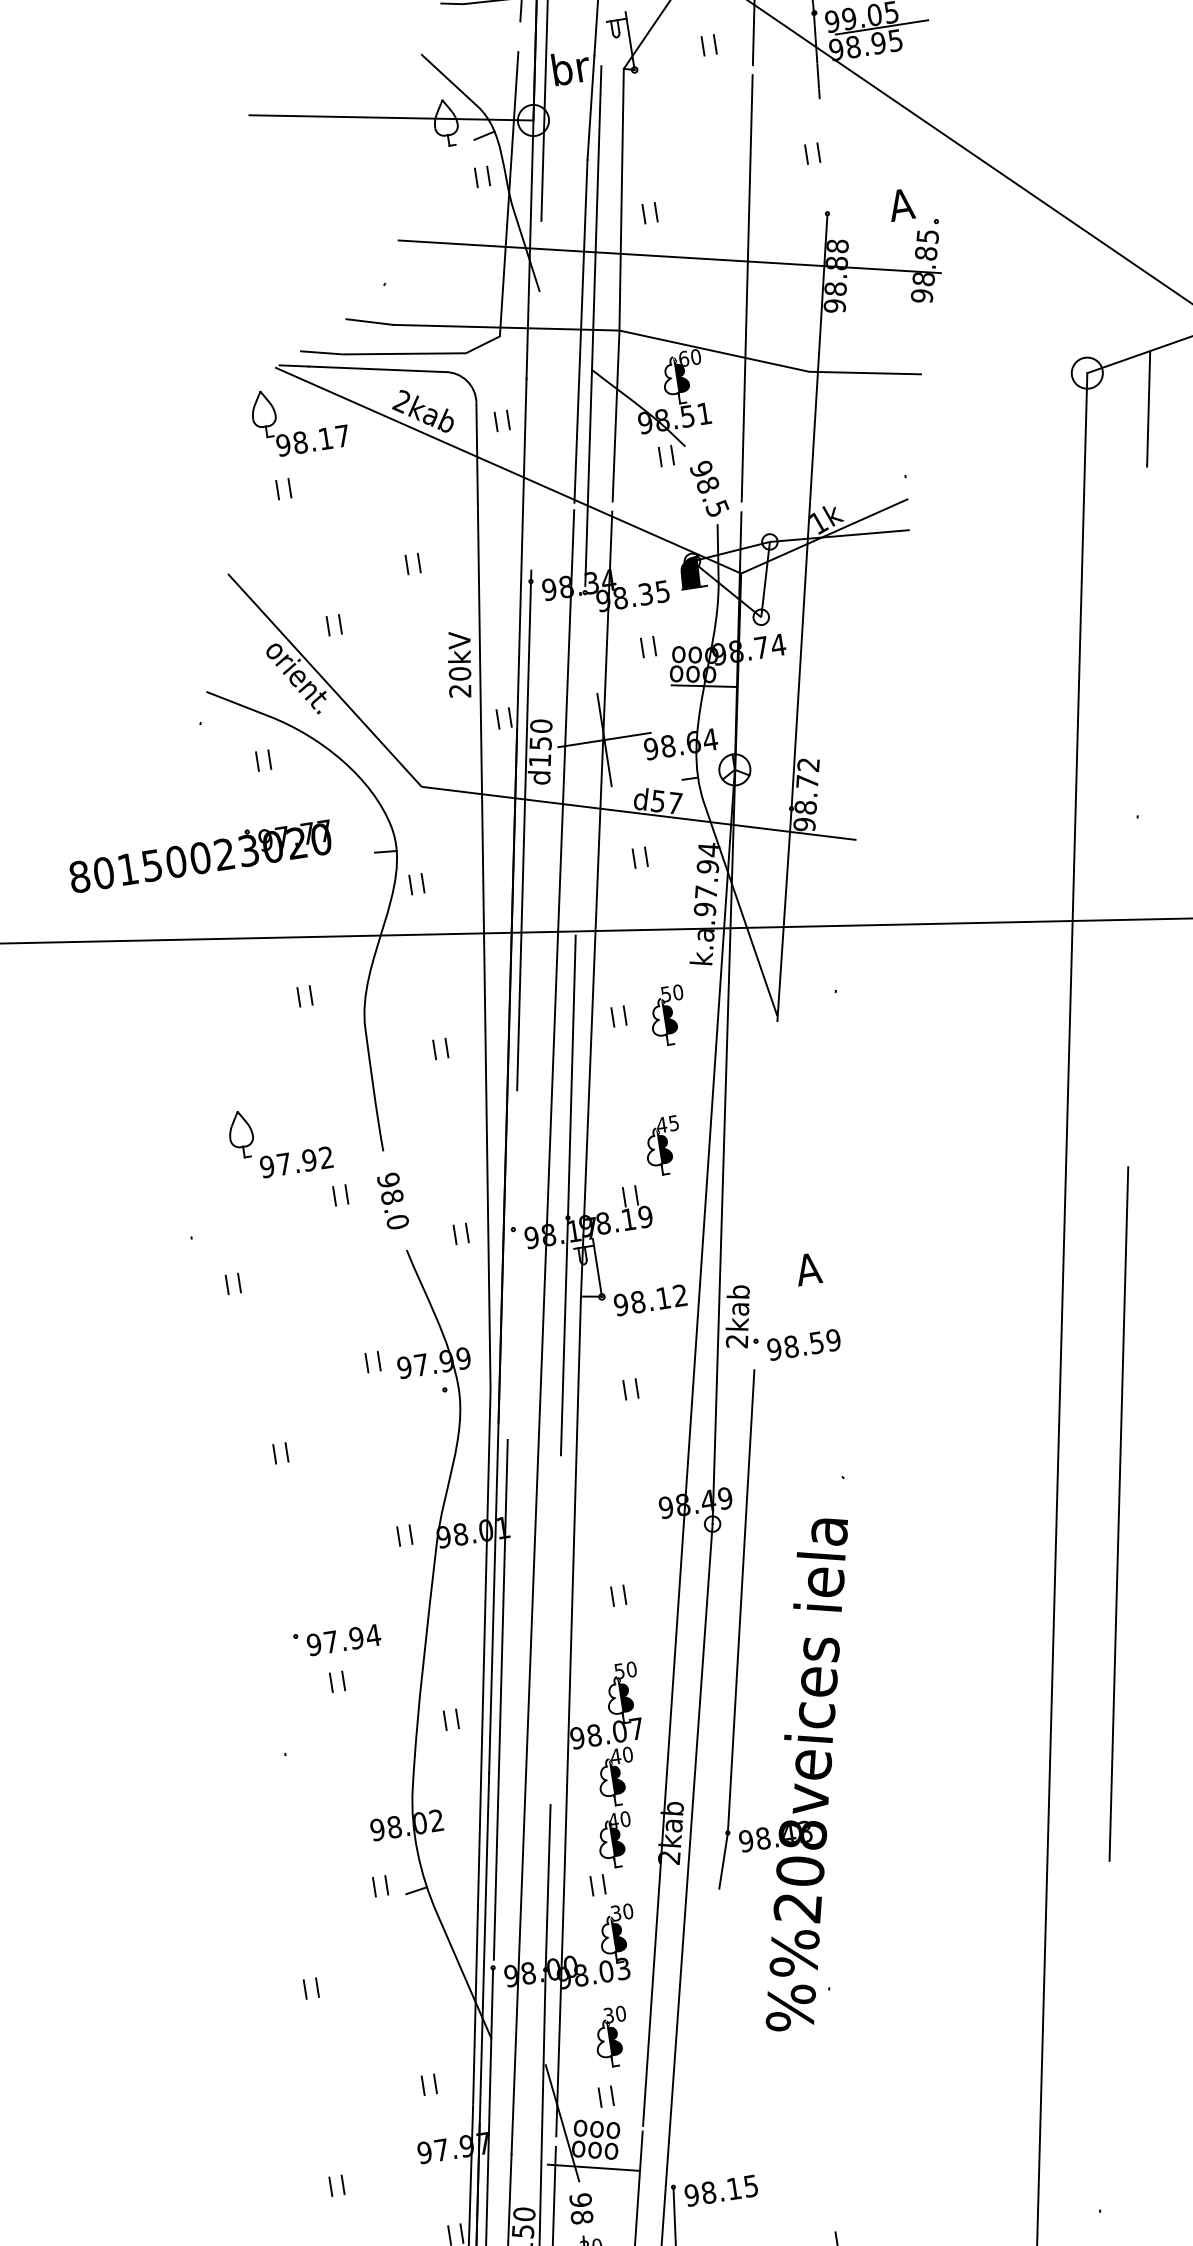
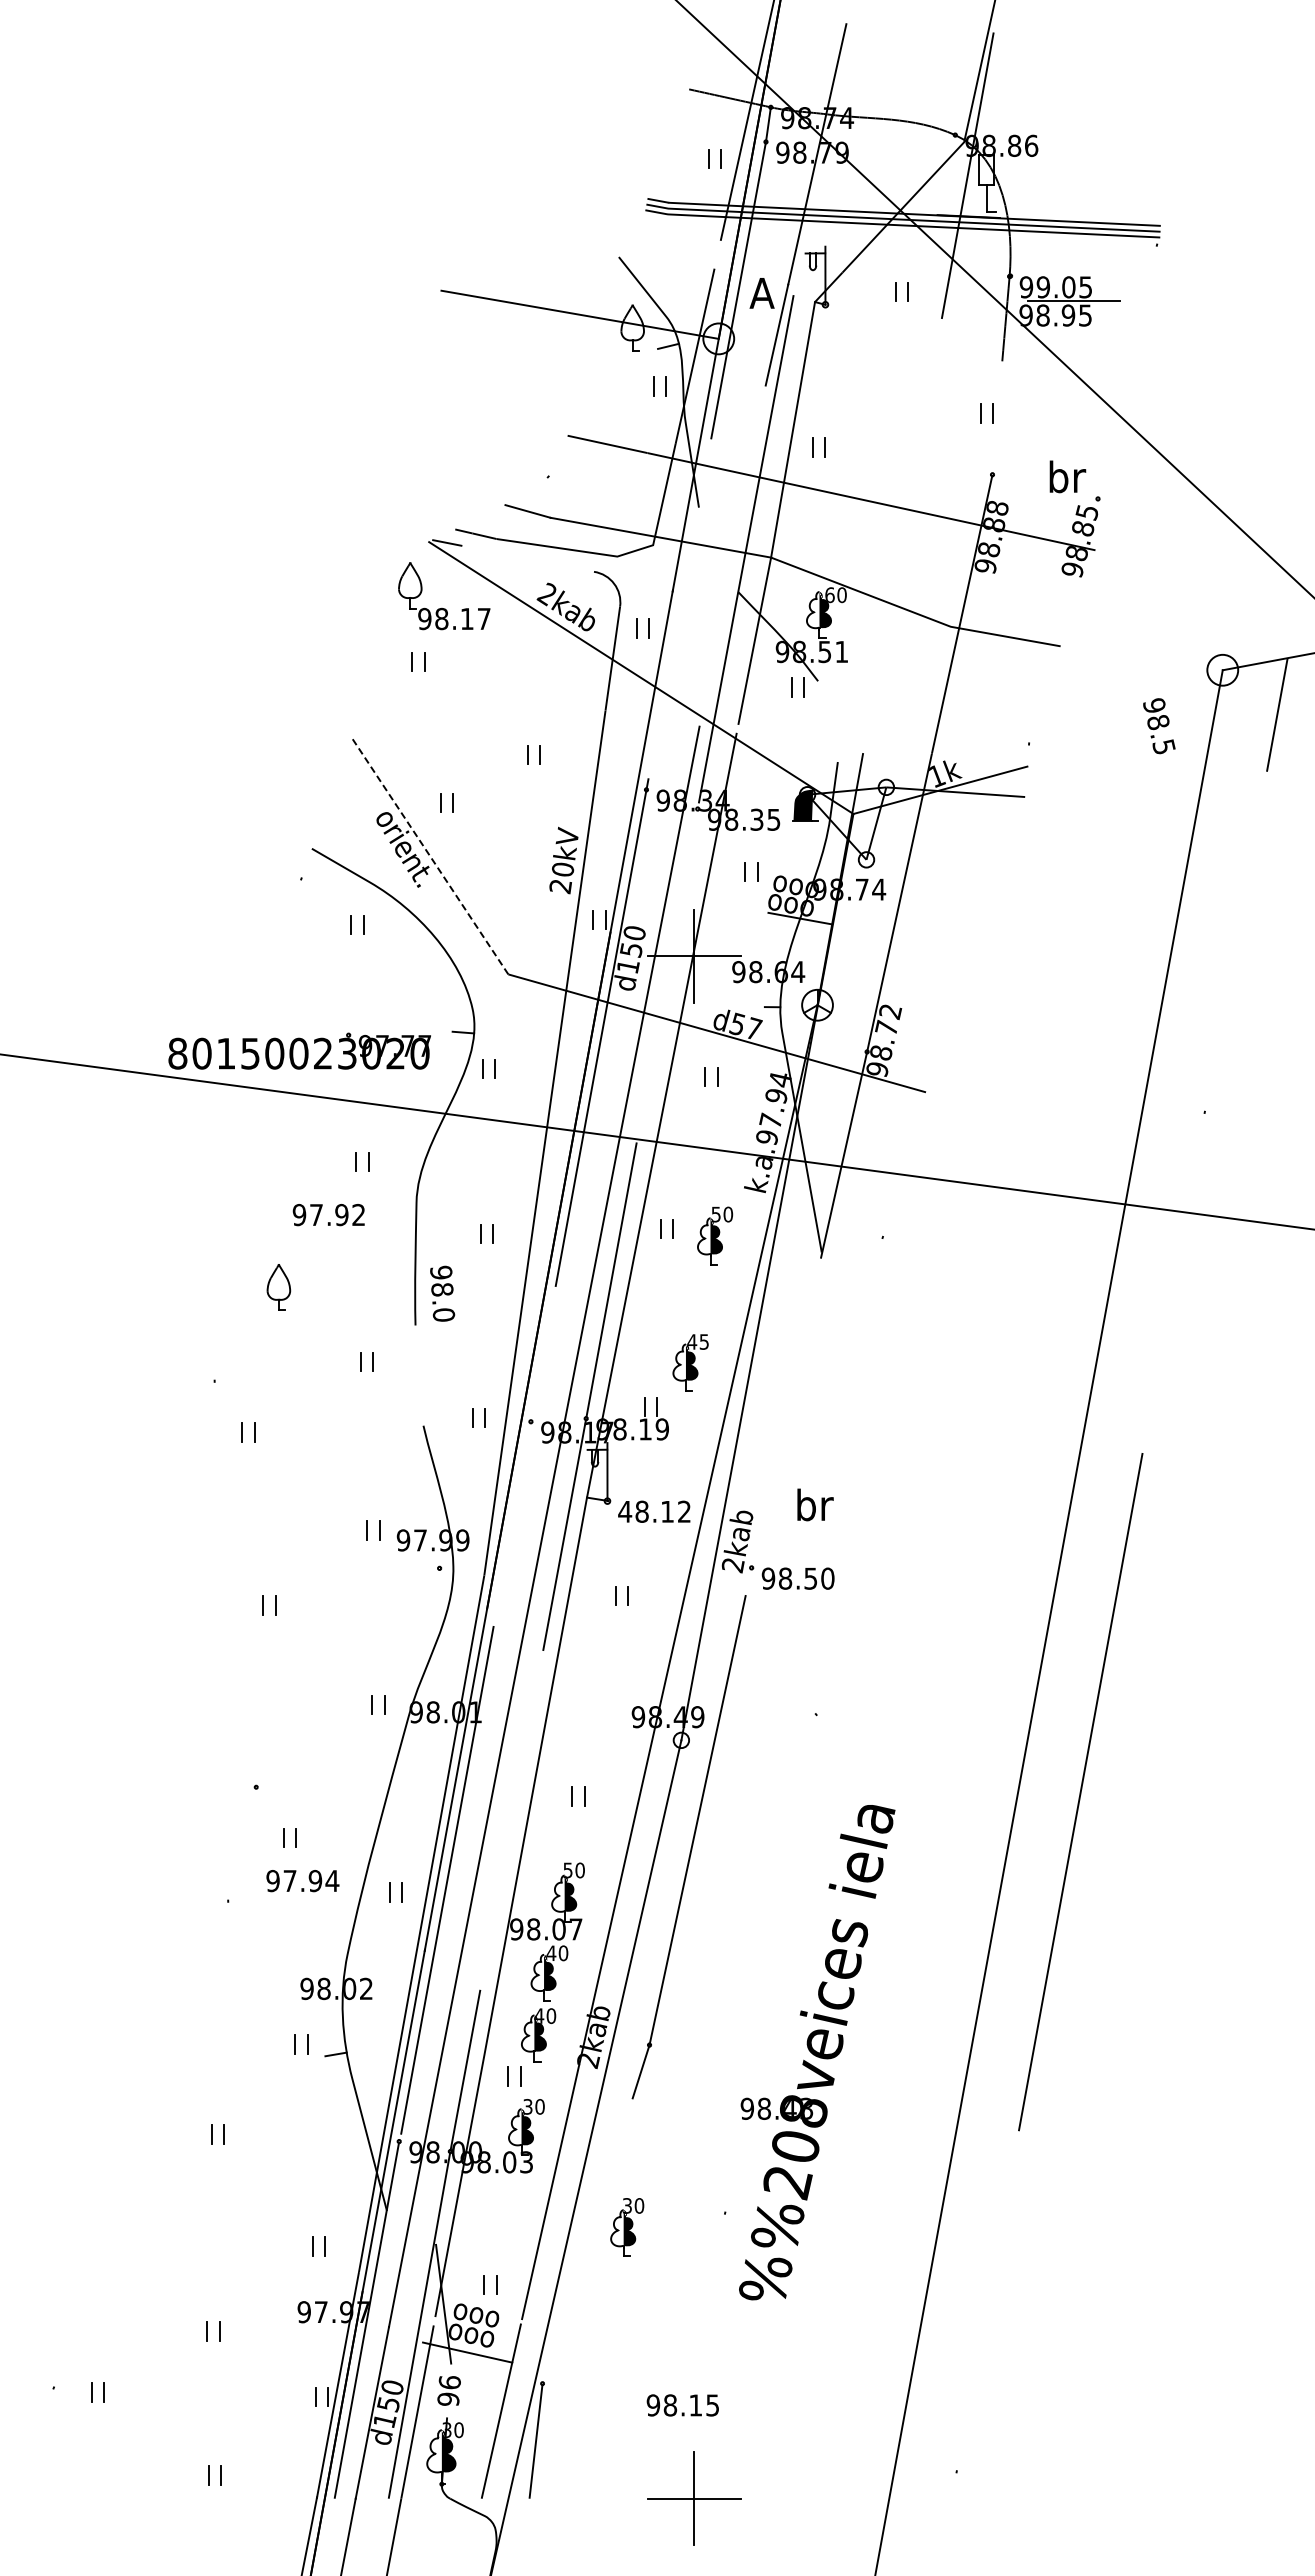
text: (570, 67) -> (763, 292), br -> A
text: (902, 203) -> (1067, 476), A -> br
line: (747, 288) -> (902, 535), removed
line: (580, 331) -> (732, 552), removed
line: (376, 369) -> (527, 558), removed
text: (709, 489) -> (1159, 726), moved
line: (324, 680) -> (429, 855), solid -> dashed
part: (200, 854) -> (299, 1050), moved
text: (296, 1162) -> (328, 1215), moved
text: (393, 1200) -> (442, 1293), moved
text: (809, 1268) -> (815, 1504), A -> br
text: (621, 1304) -> (625, 1511), 98.12 -> 48.12
text: (833, 1340) -> (827, 1578), 98.59 -> 98.50
text: (343, 1640) -> (302, 1881), moved
text: (807, 1774) -> (817, 2052), moved
part: (612, 2037) -> (627, 2227), moved
text: (720, 2190) -> (682, 2405), moved
text: (581, 2216) -> (448, 2398), 98 -> 96

